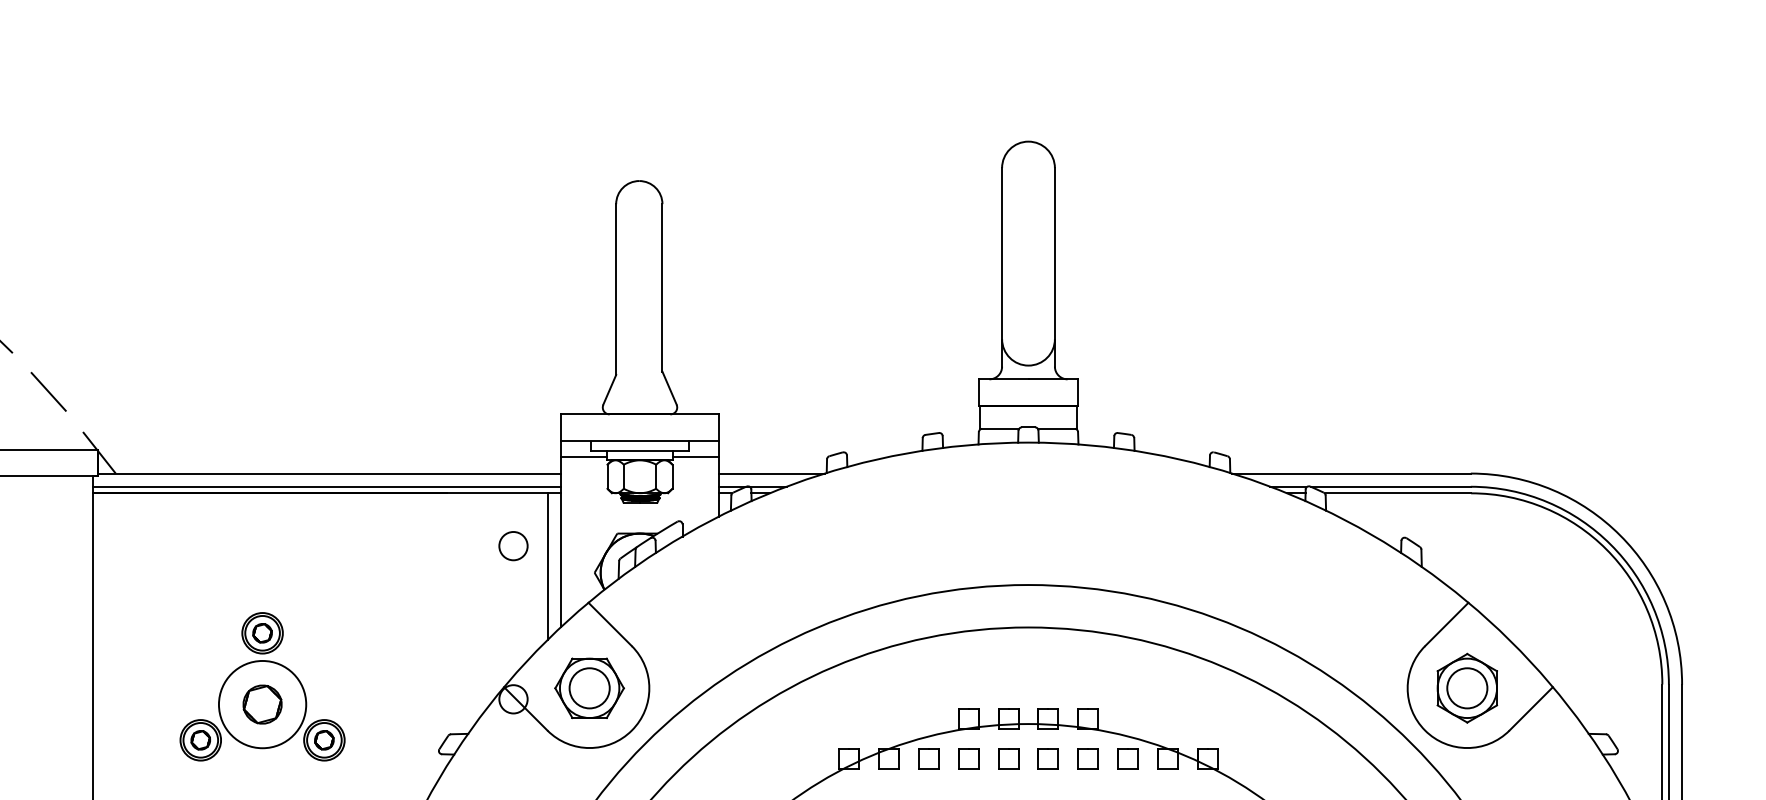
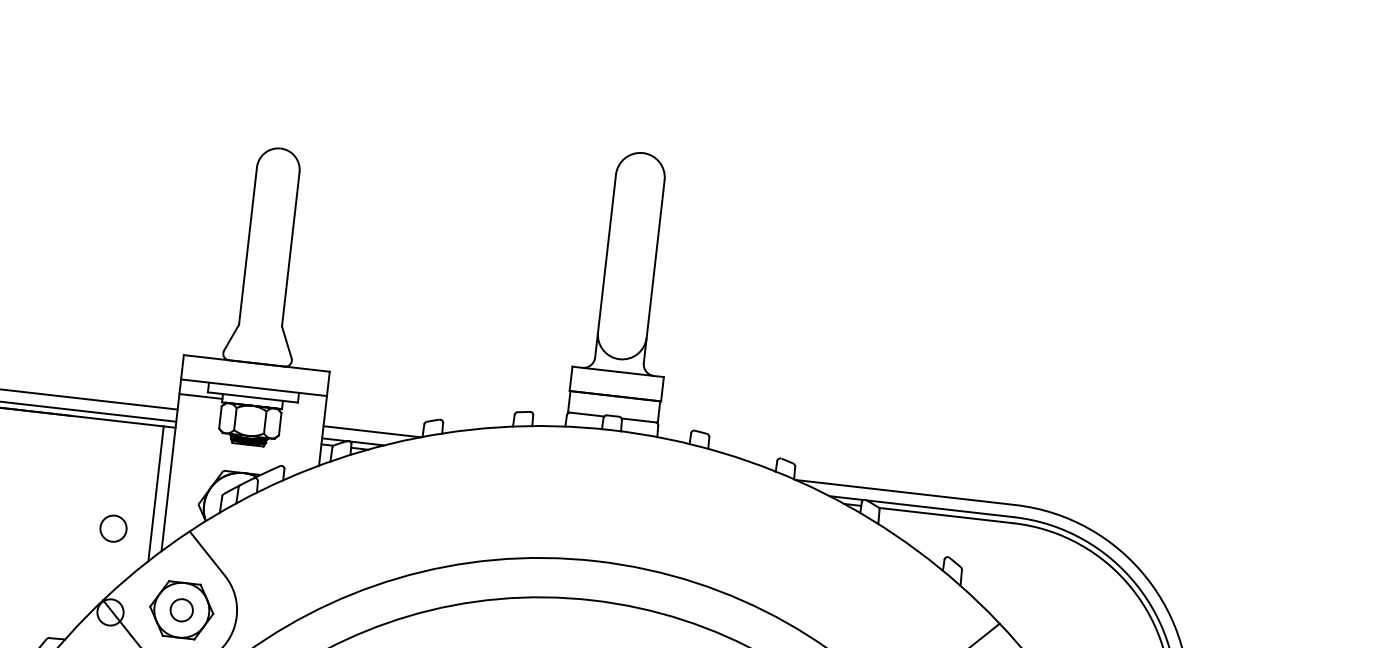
line: (695, 456) -> (303, 408), removed
circle: (513, 546) -> (113, 529), moved
circle: (589, 688) -> (181, 610), size x0.6

